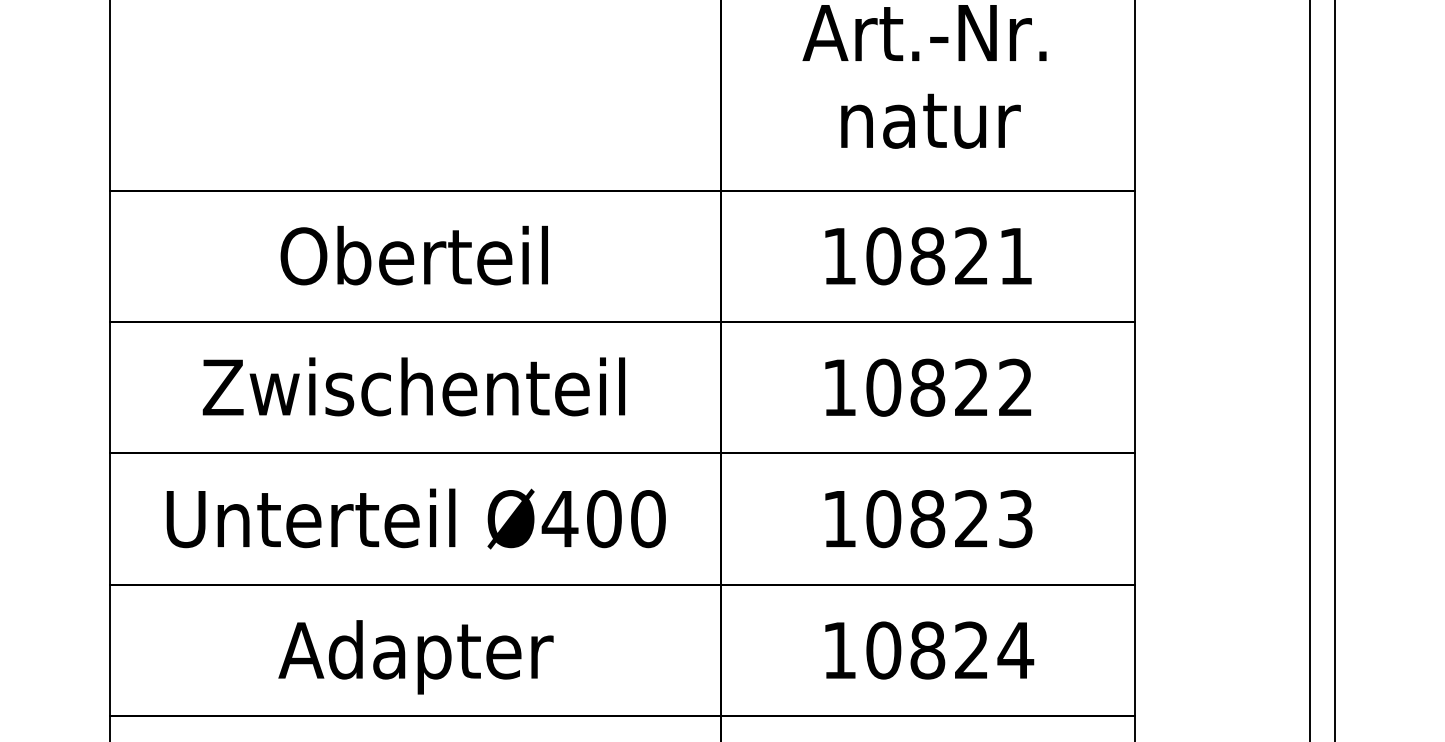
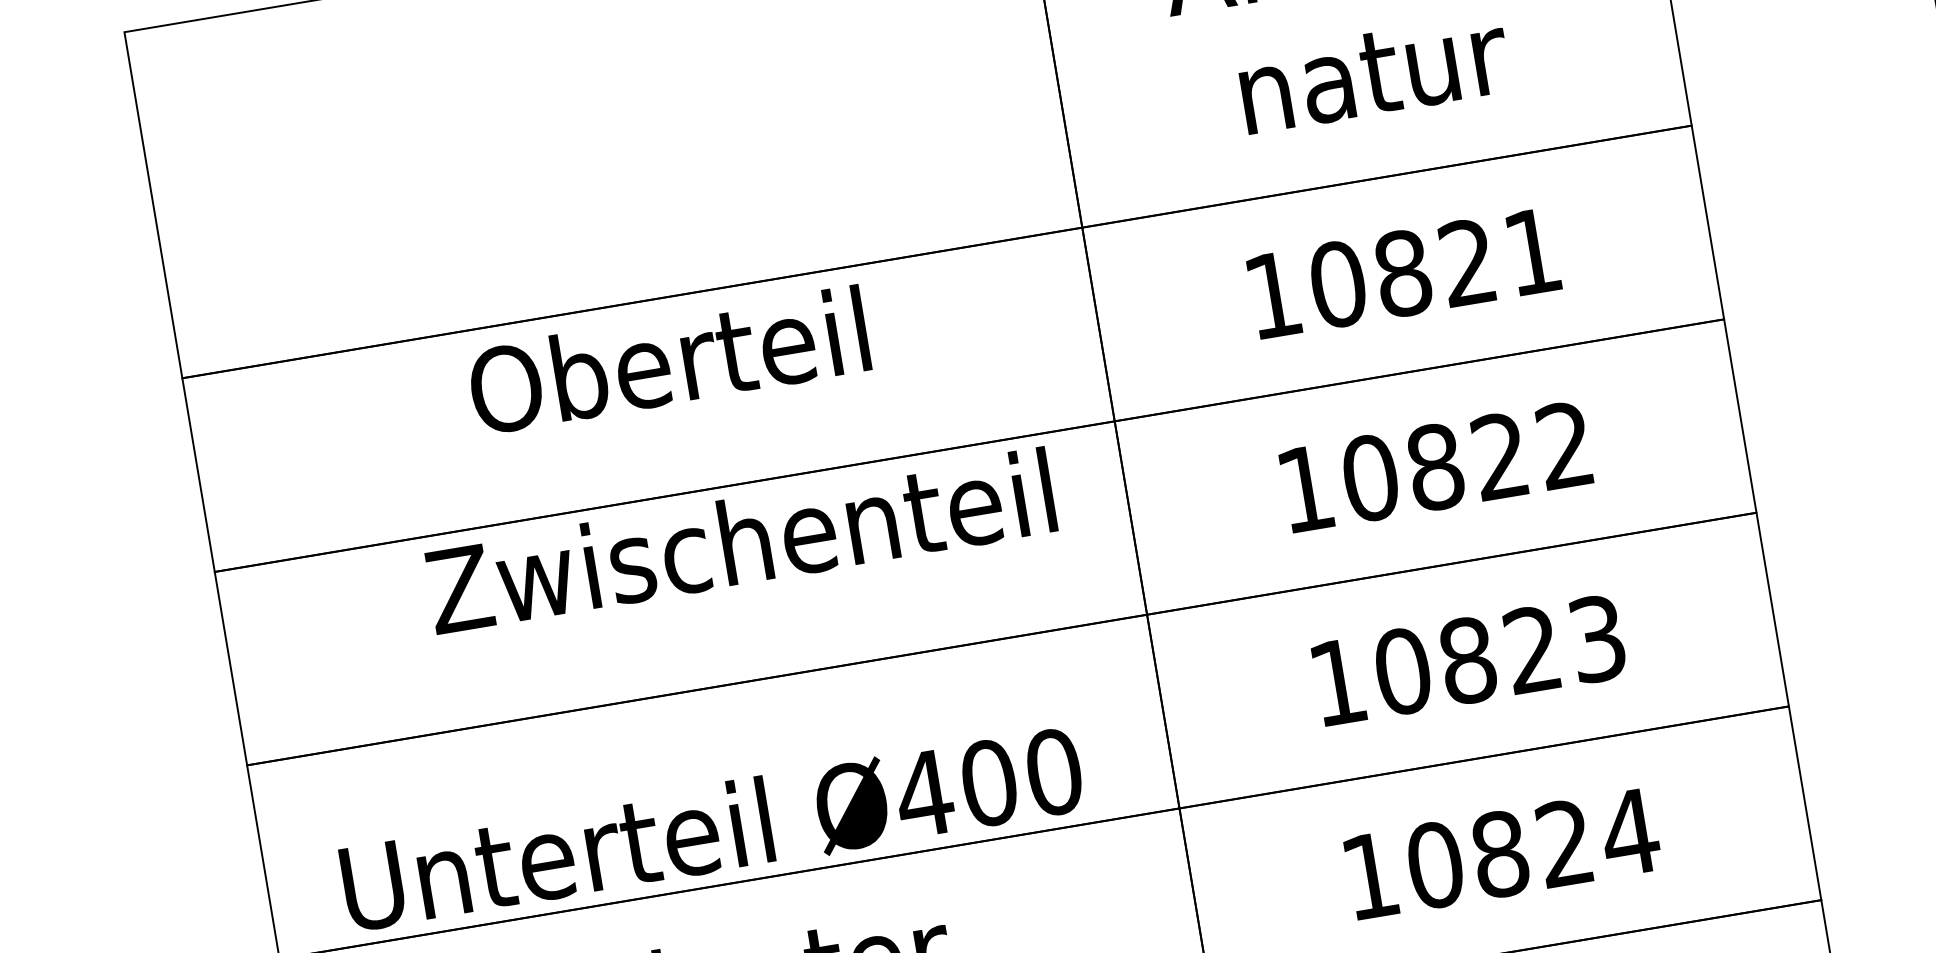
text: (413, 255) -> (667, 360), moved
text: (413, 386) -> (740, 540), moved
text: (415, 518) -> (711, 828), moved

